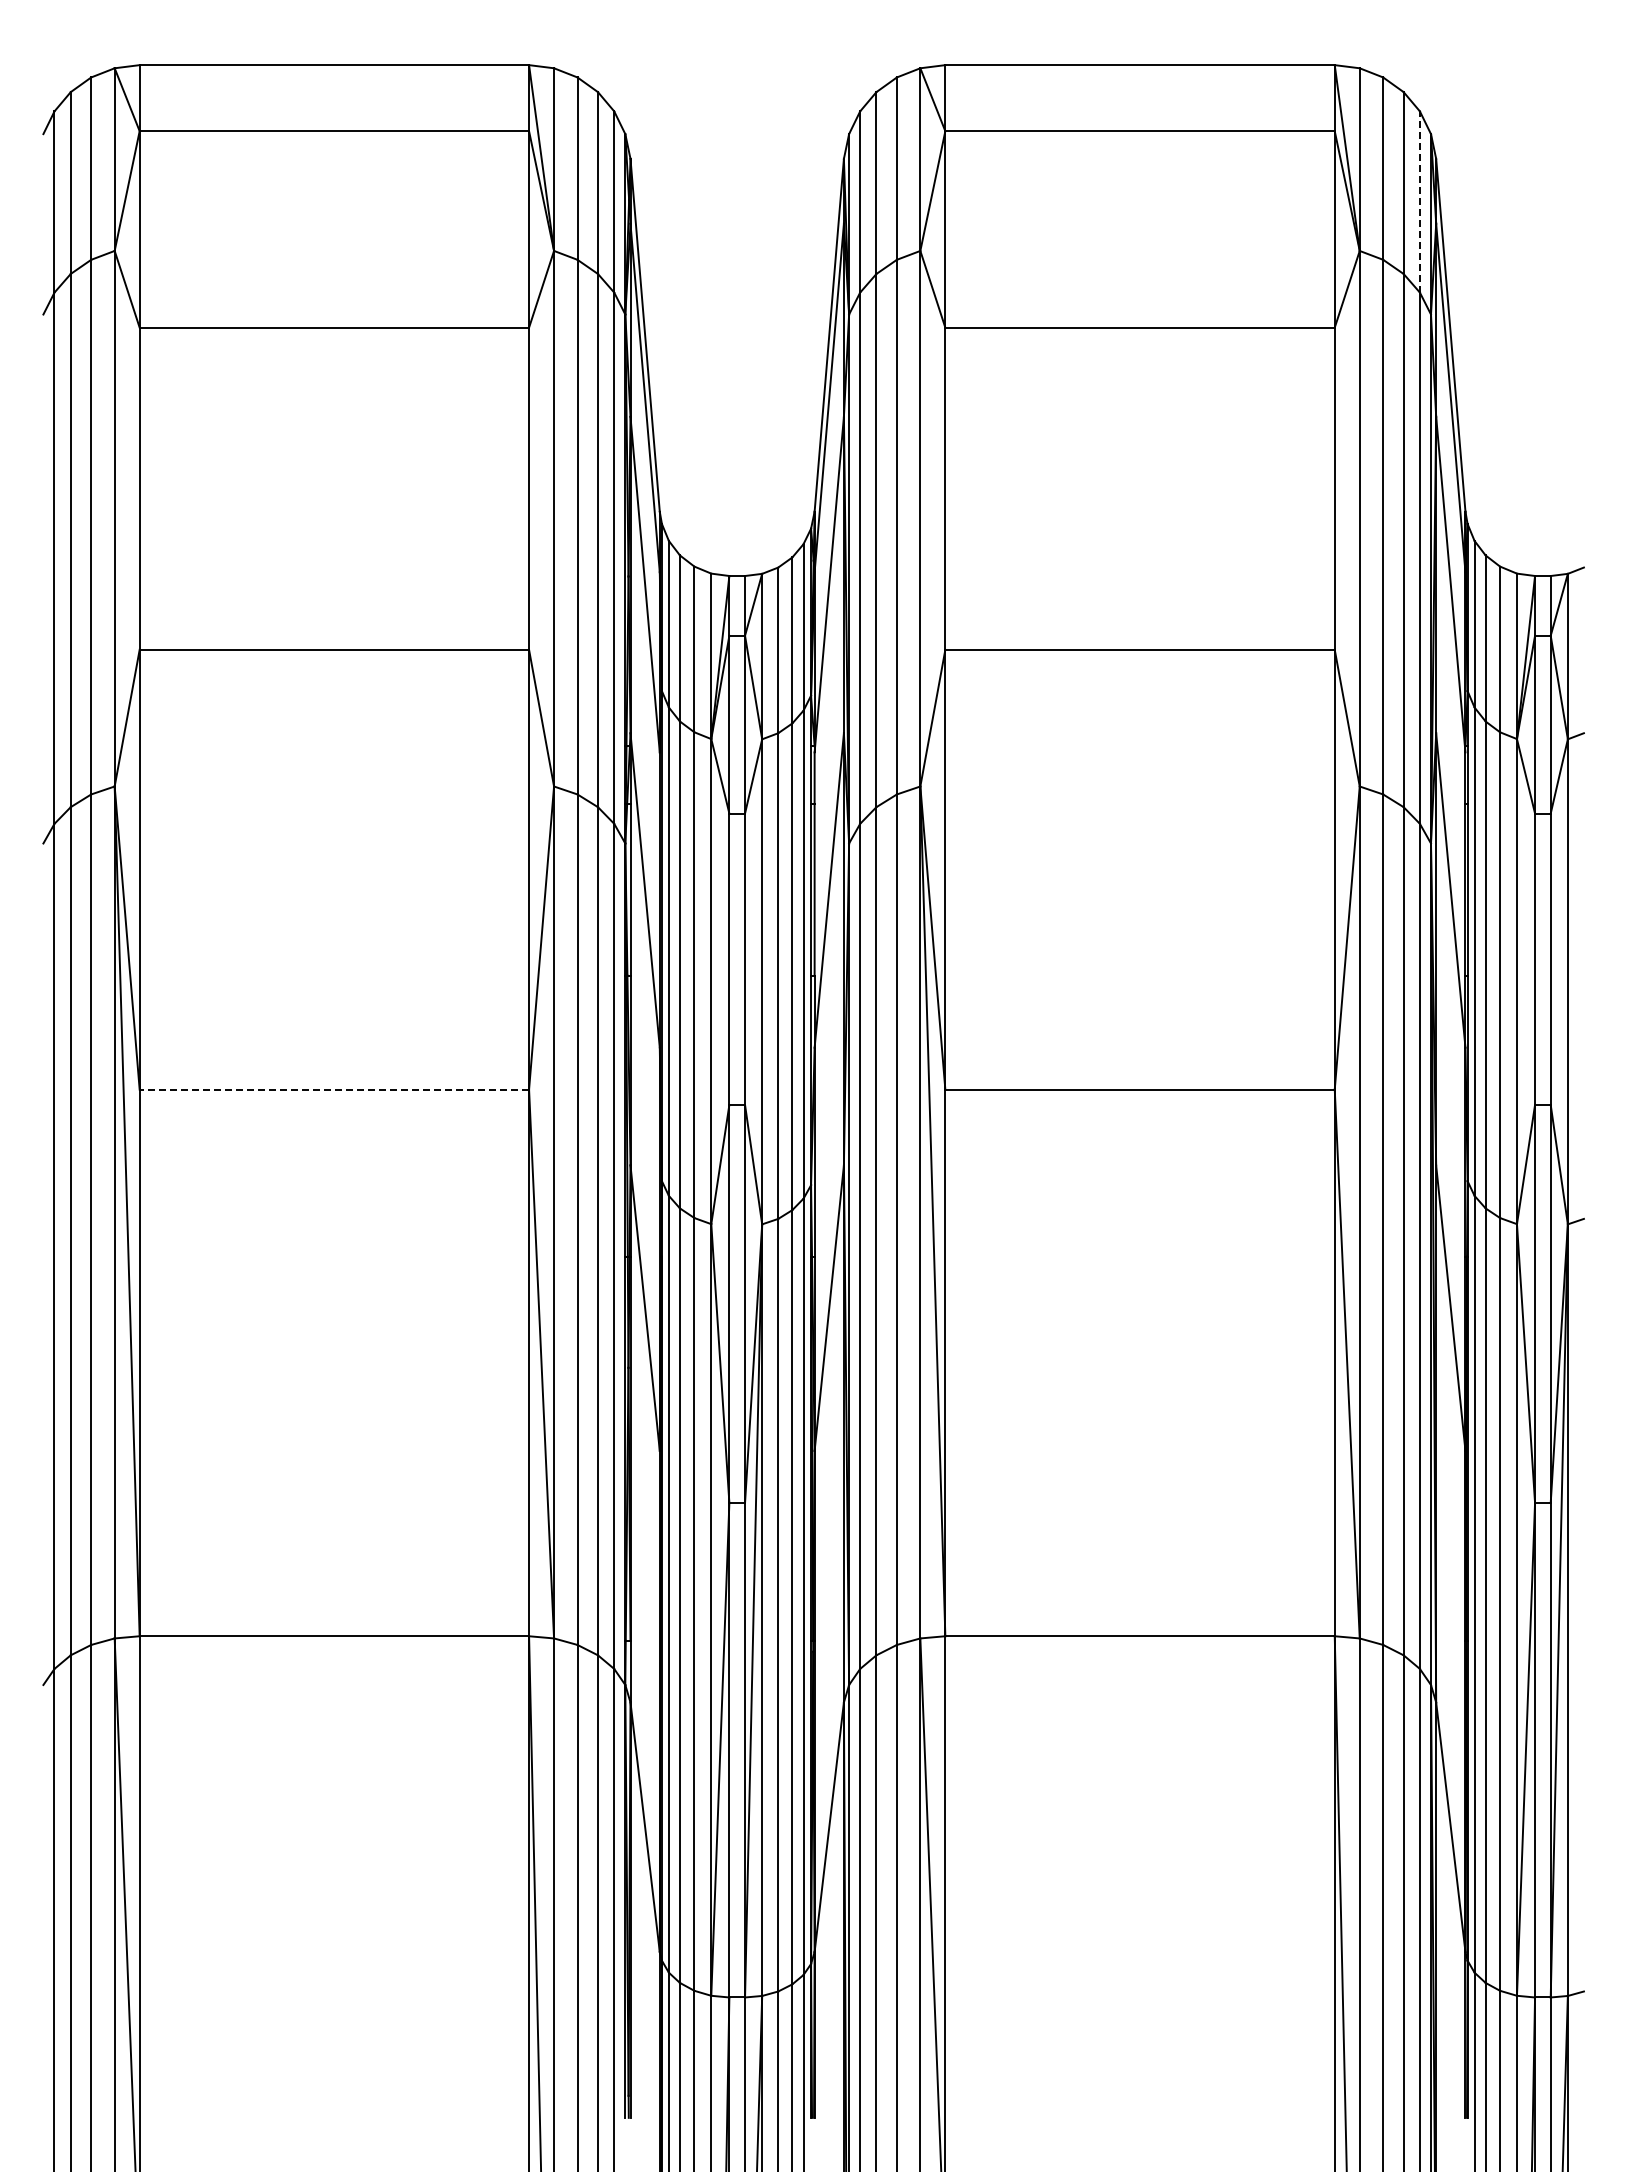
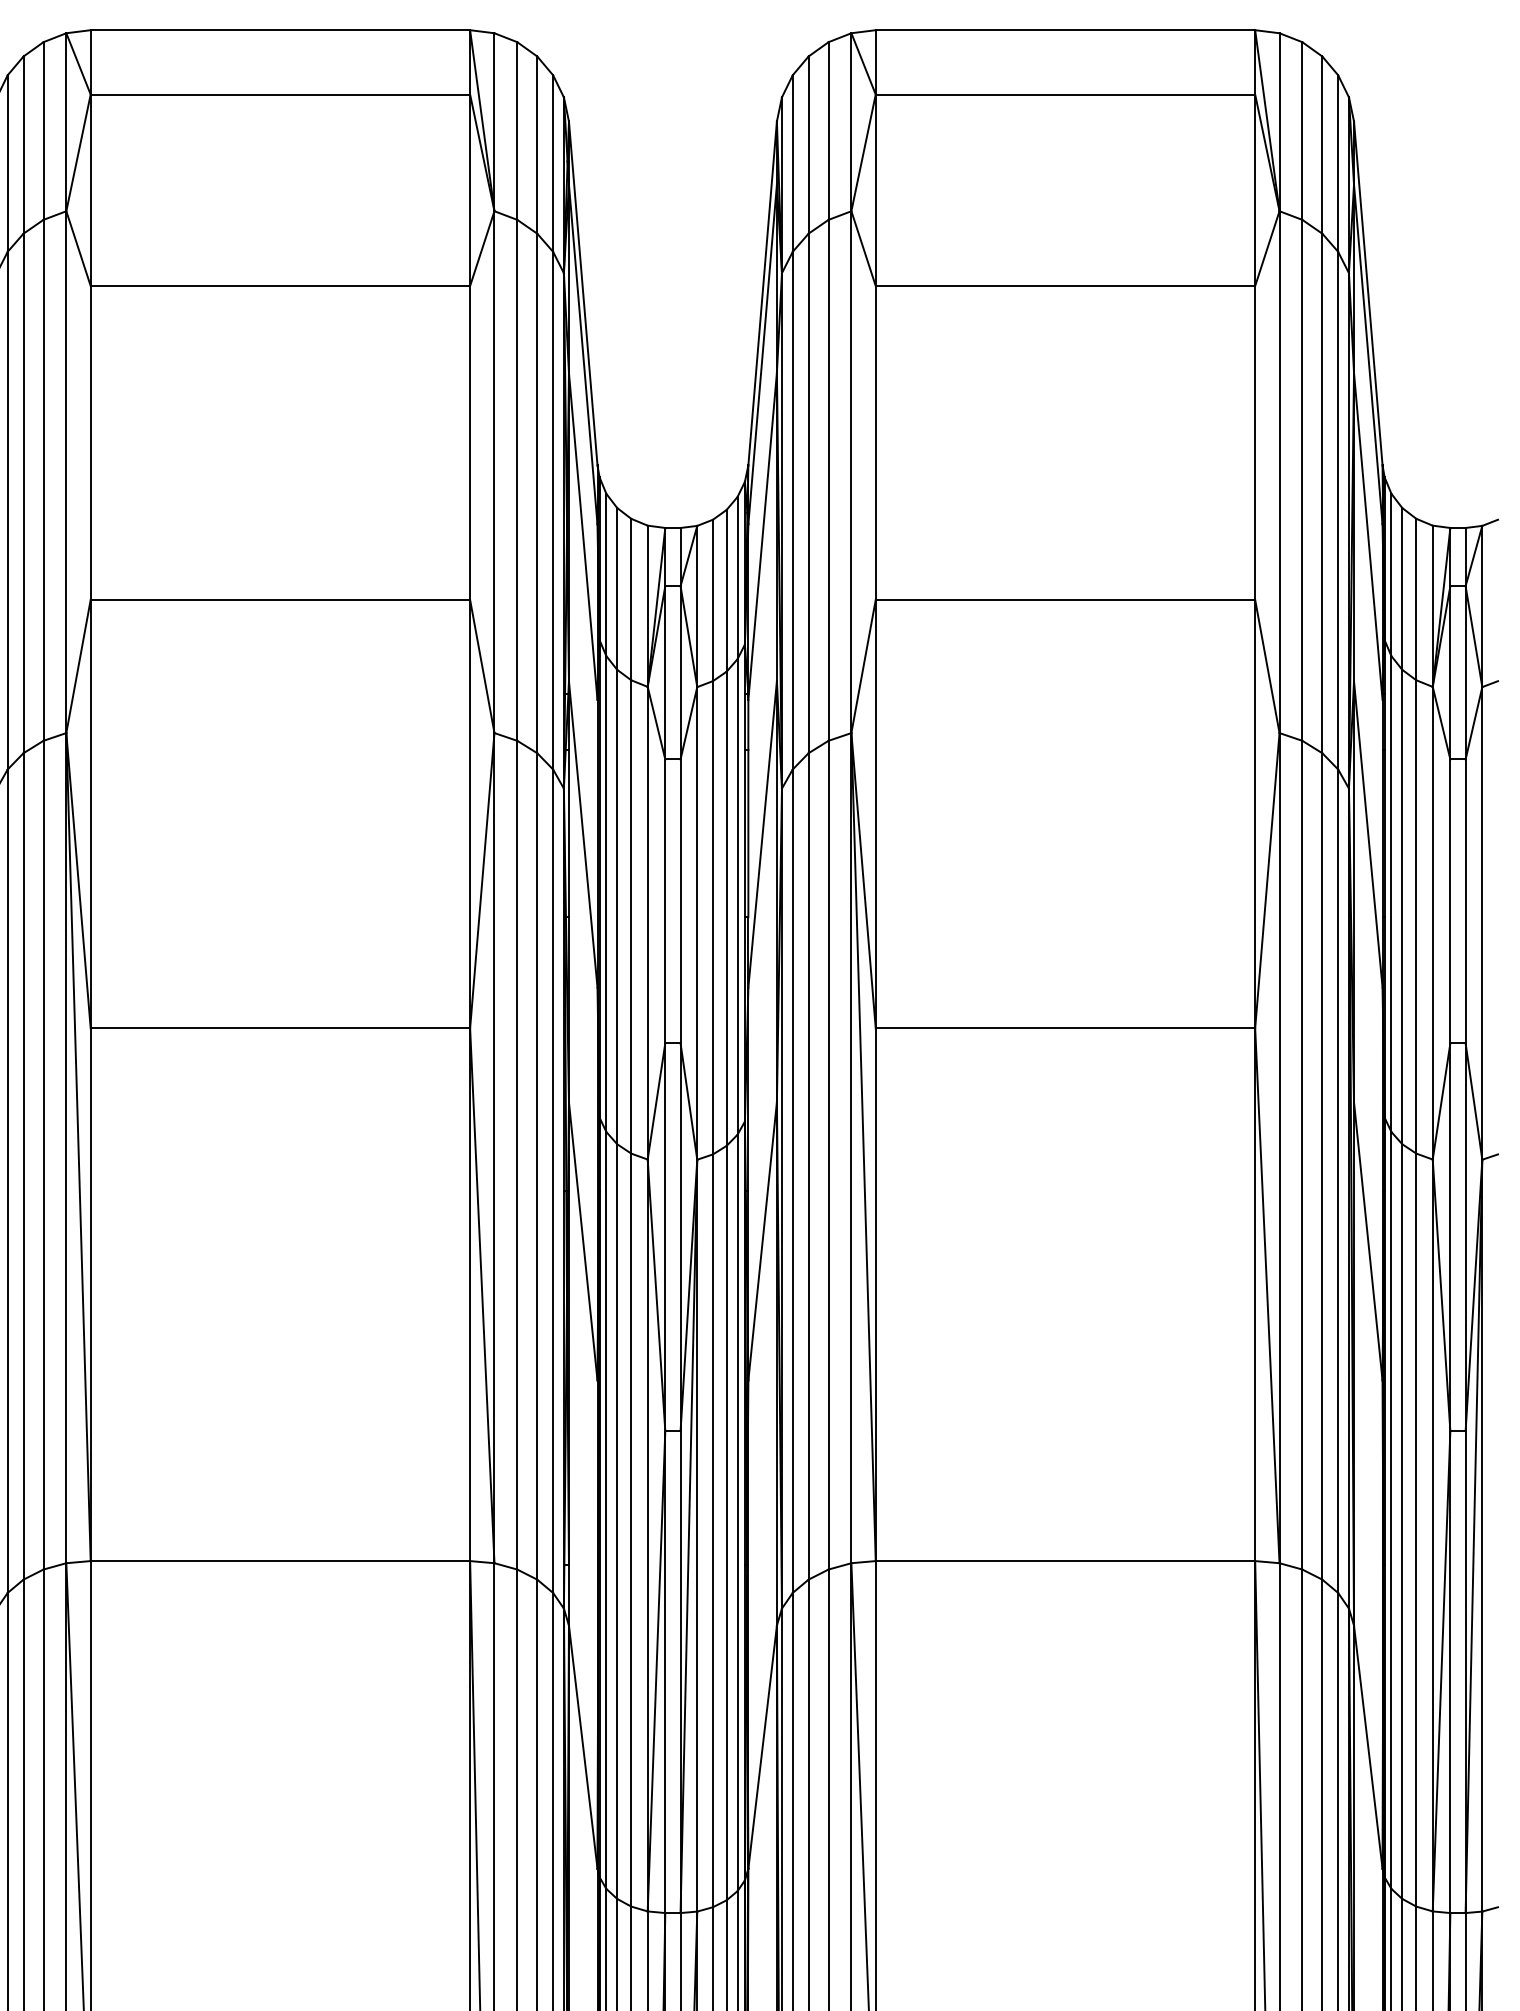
line: (1419, 202) -> (1337, 164), dashed -> solid
line: (334, 1089) -> (280, 1028), dashed -> solid

